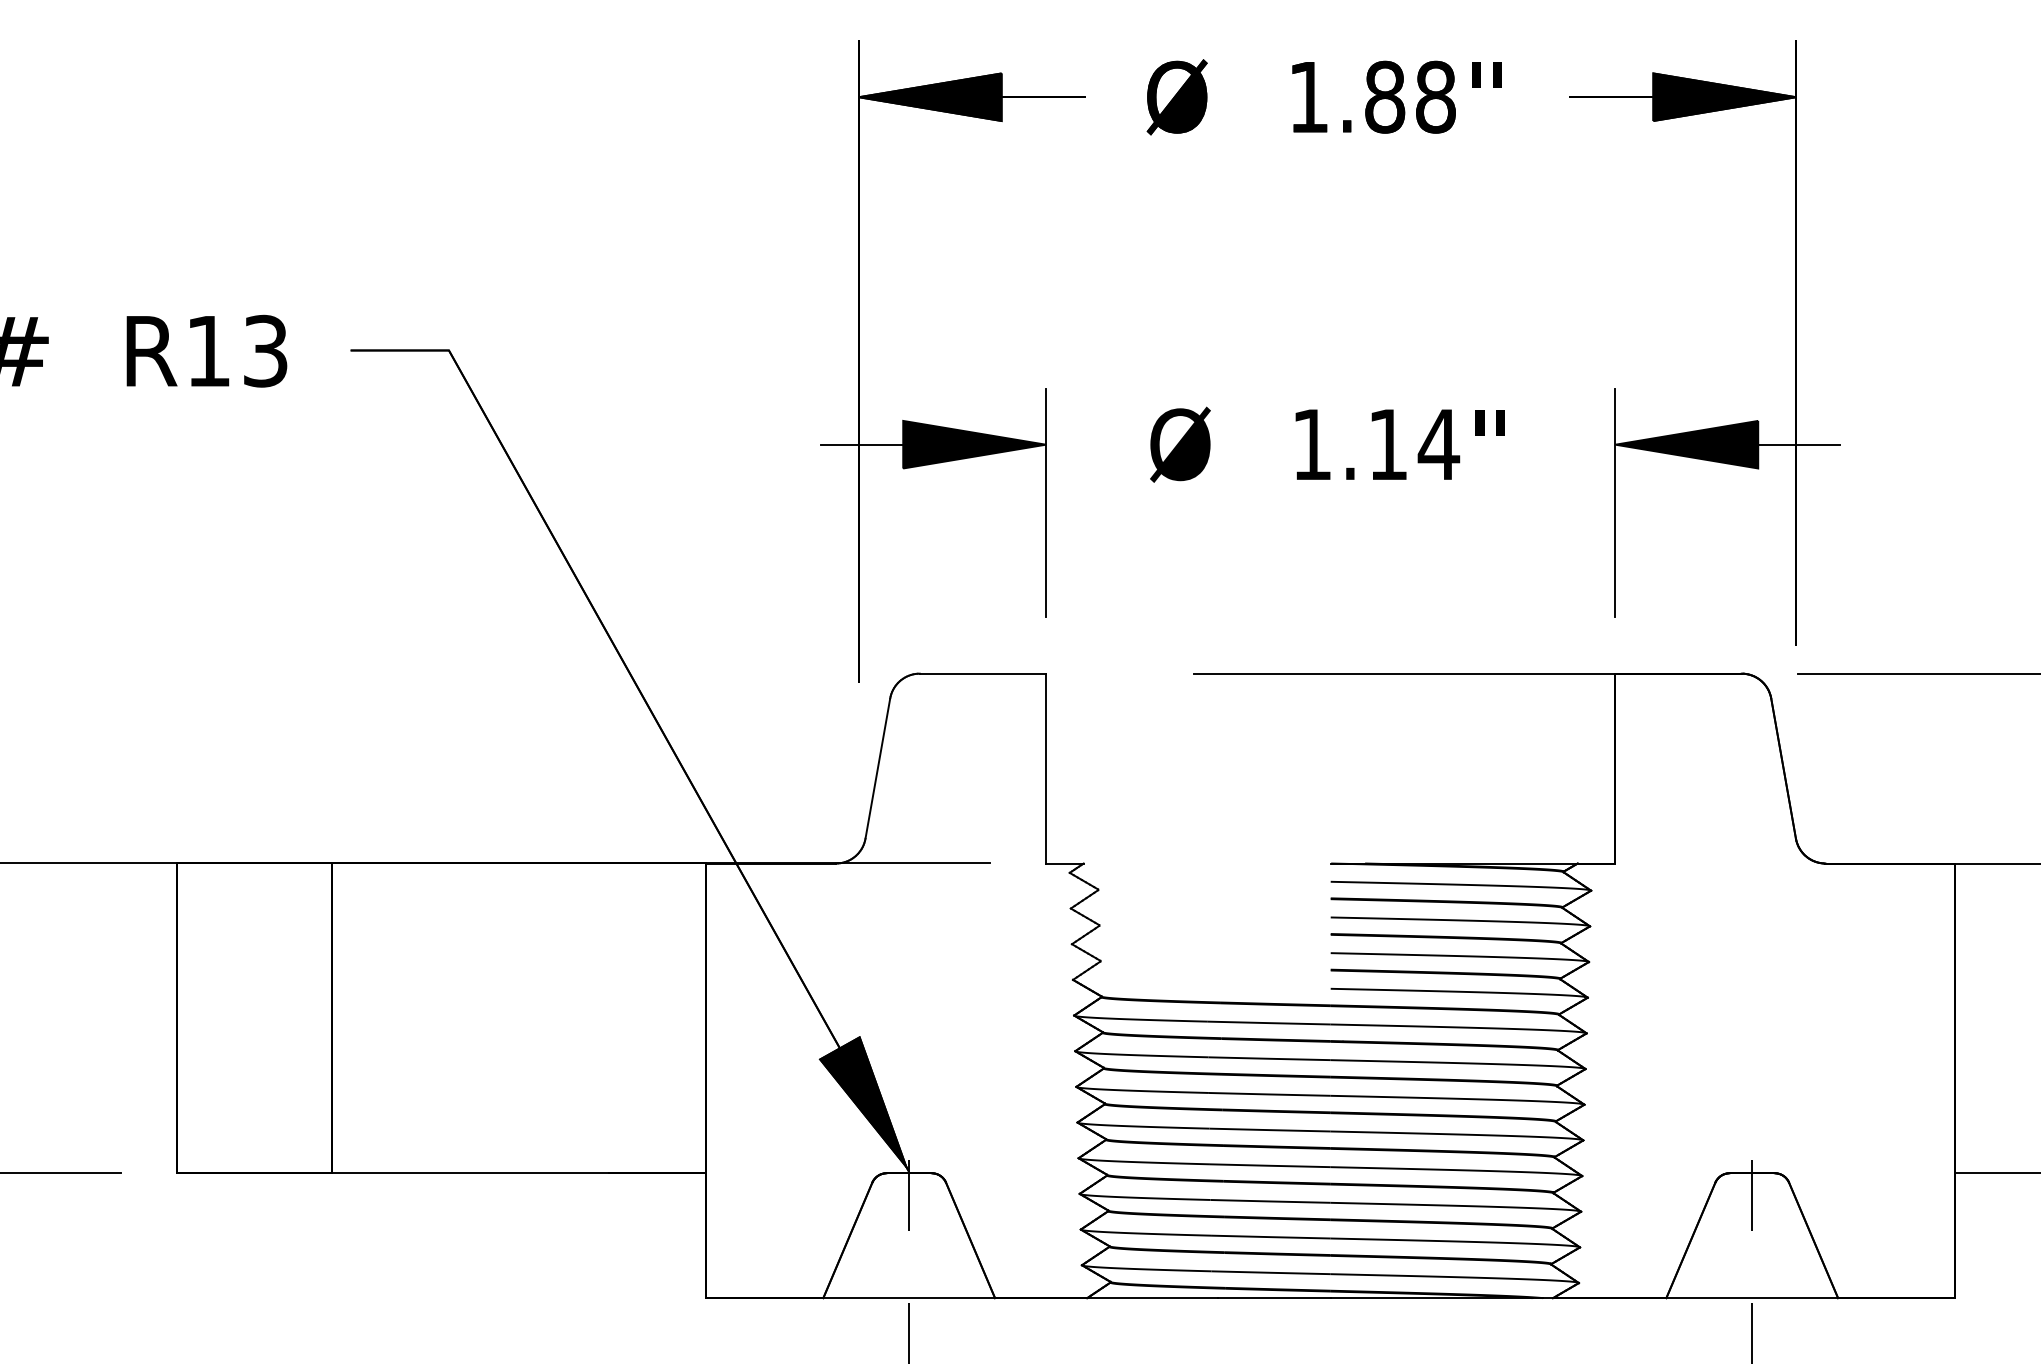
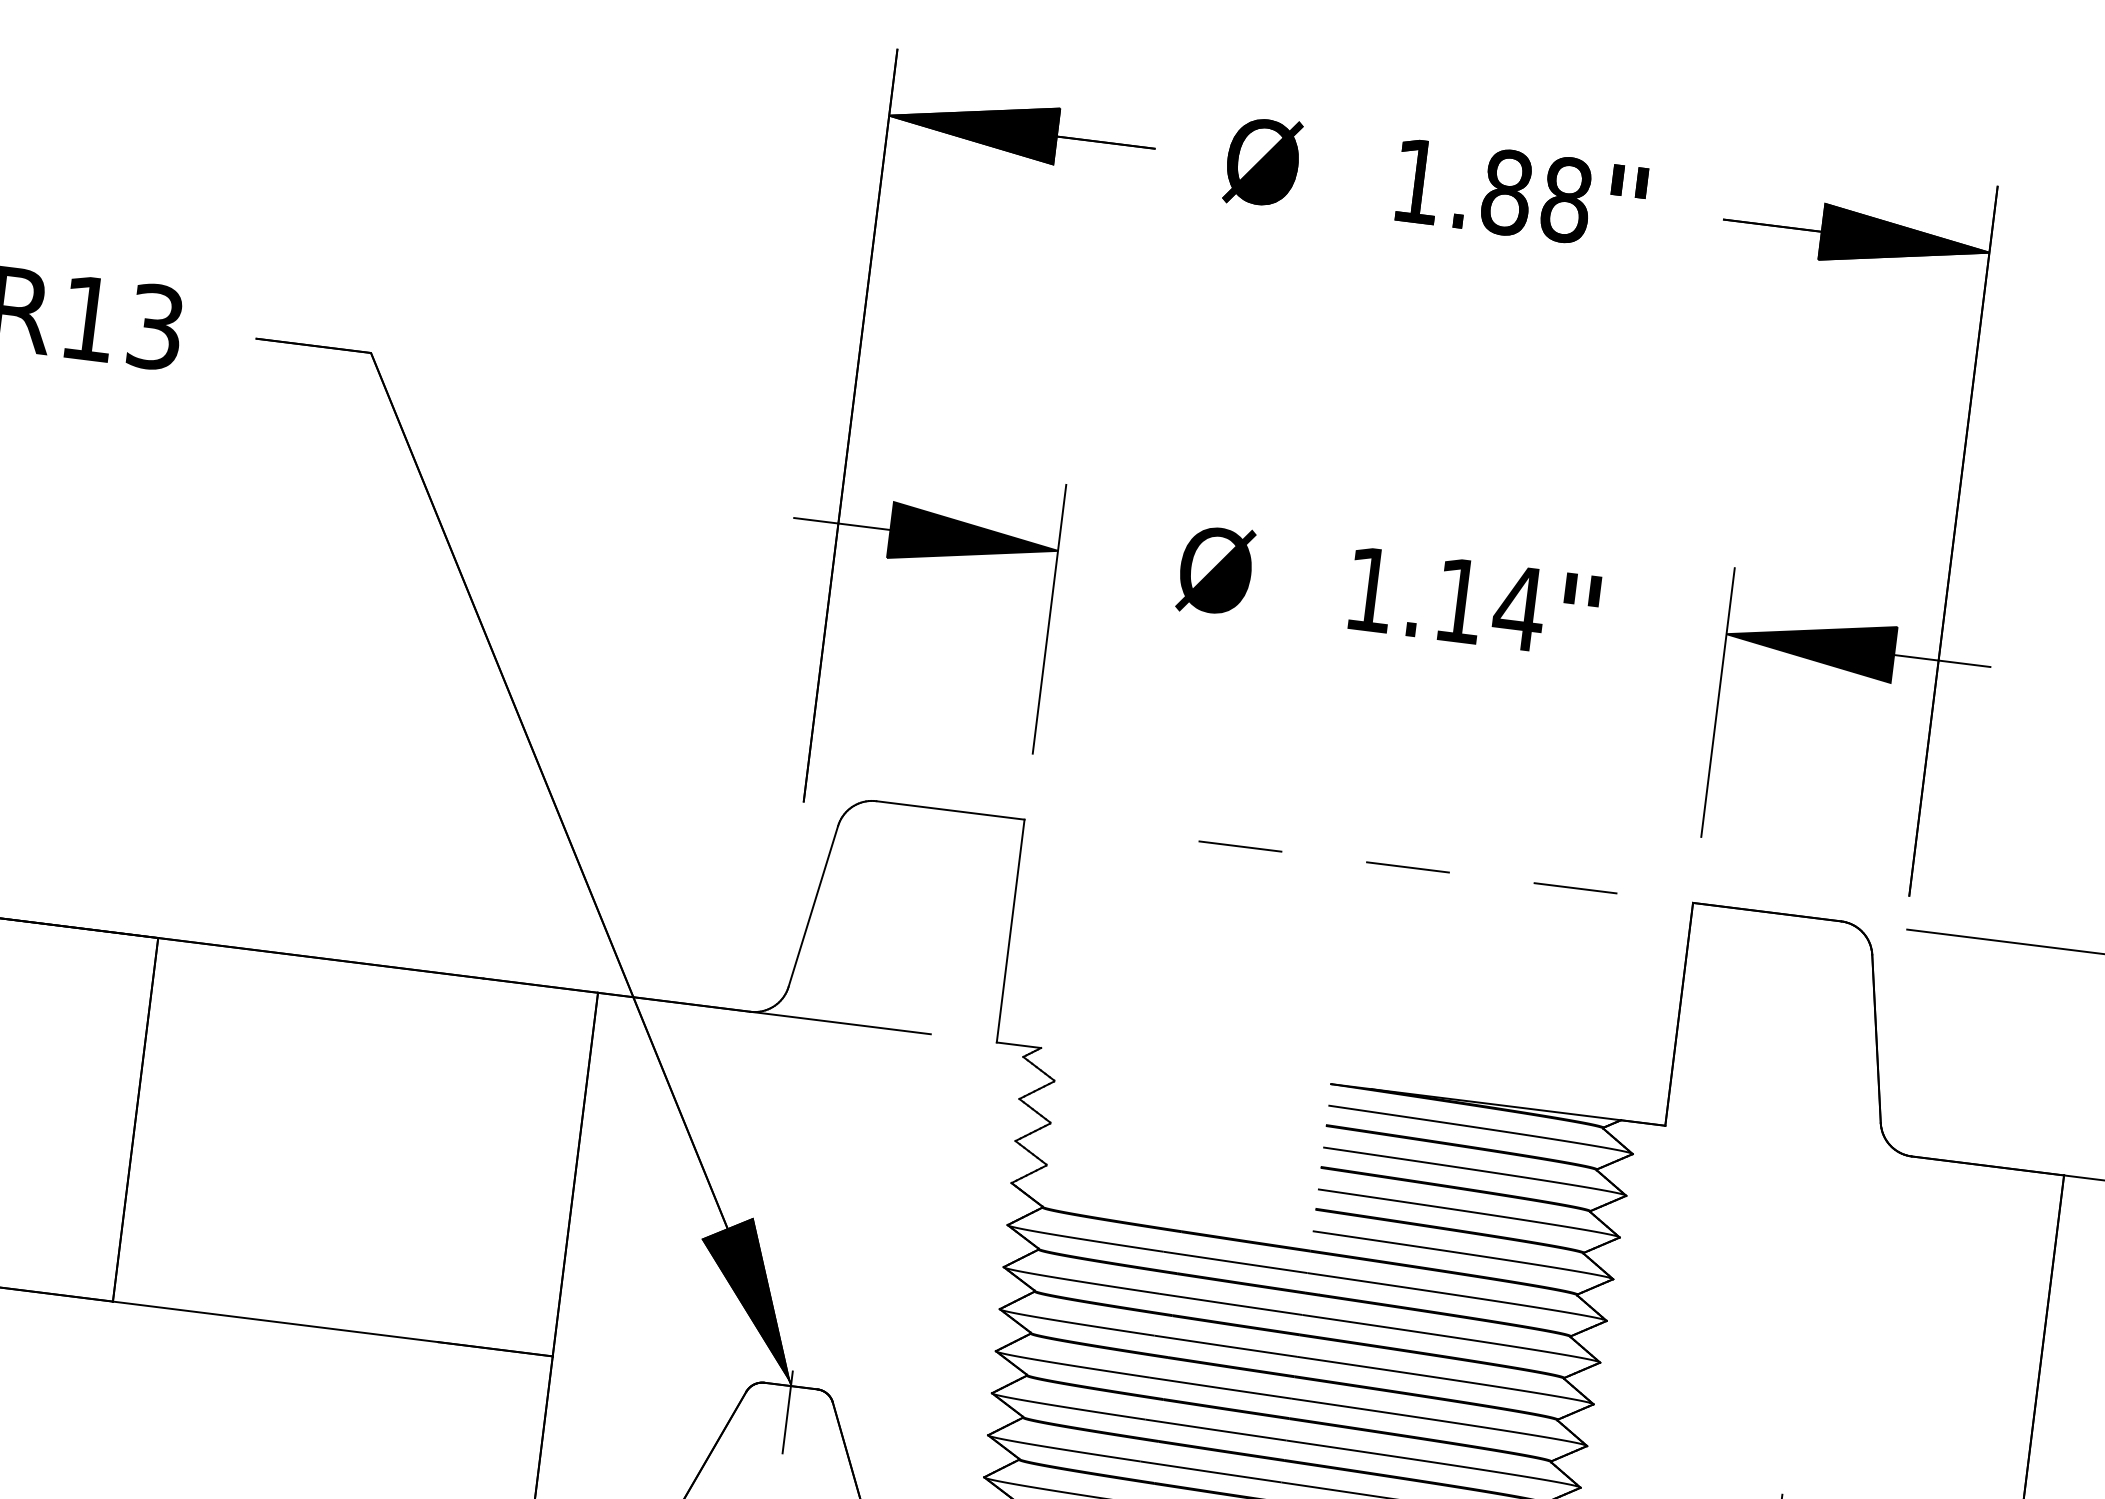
line: (1404, 673) -> (1445, 871), solid -> dashed

